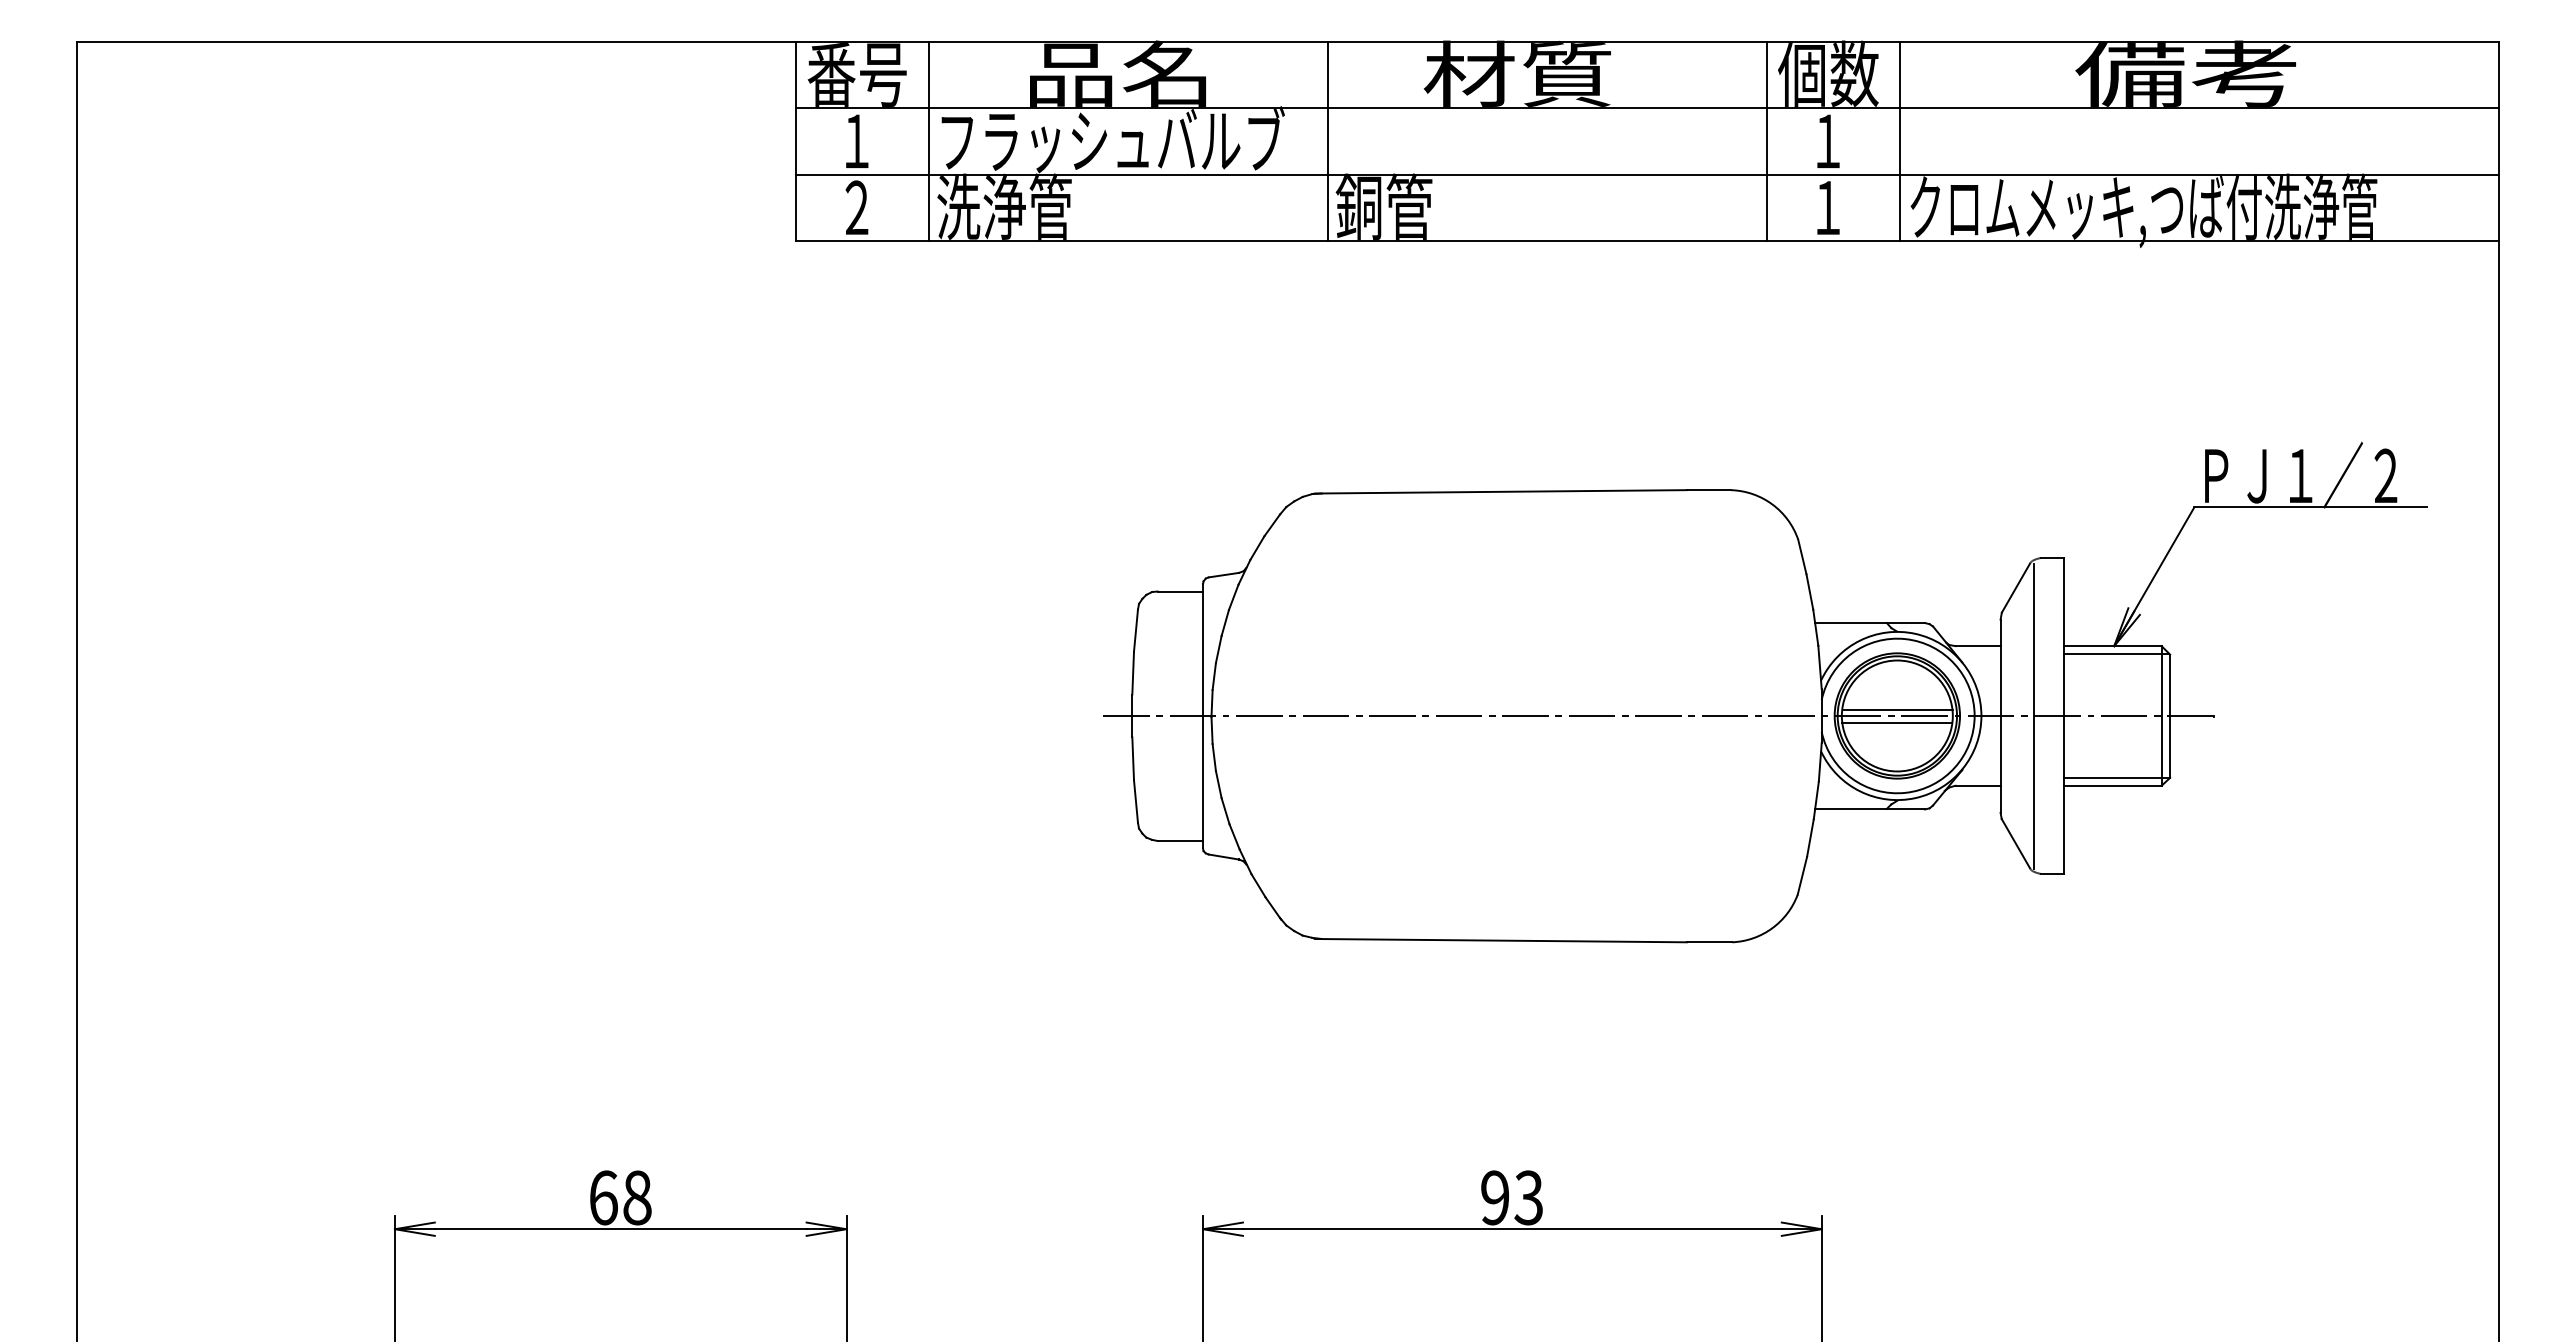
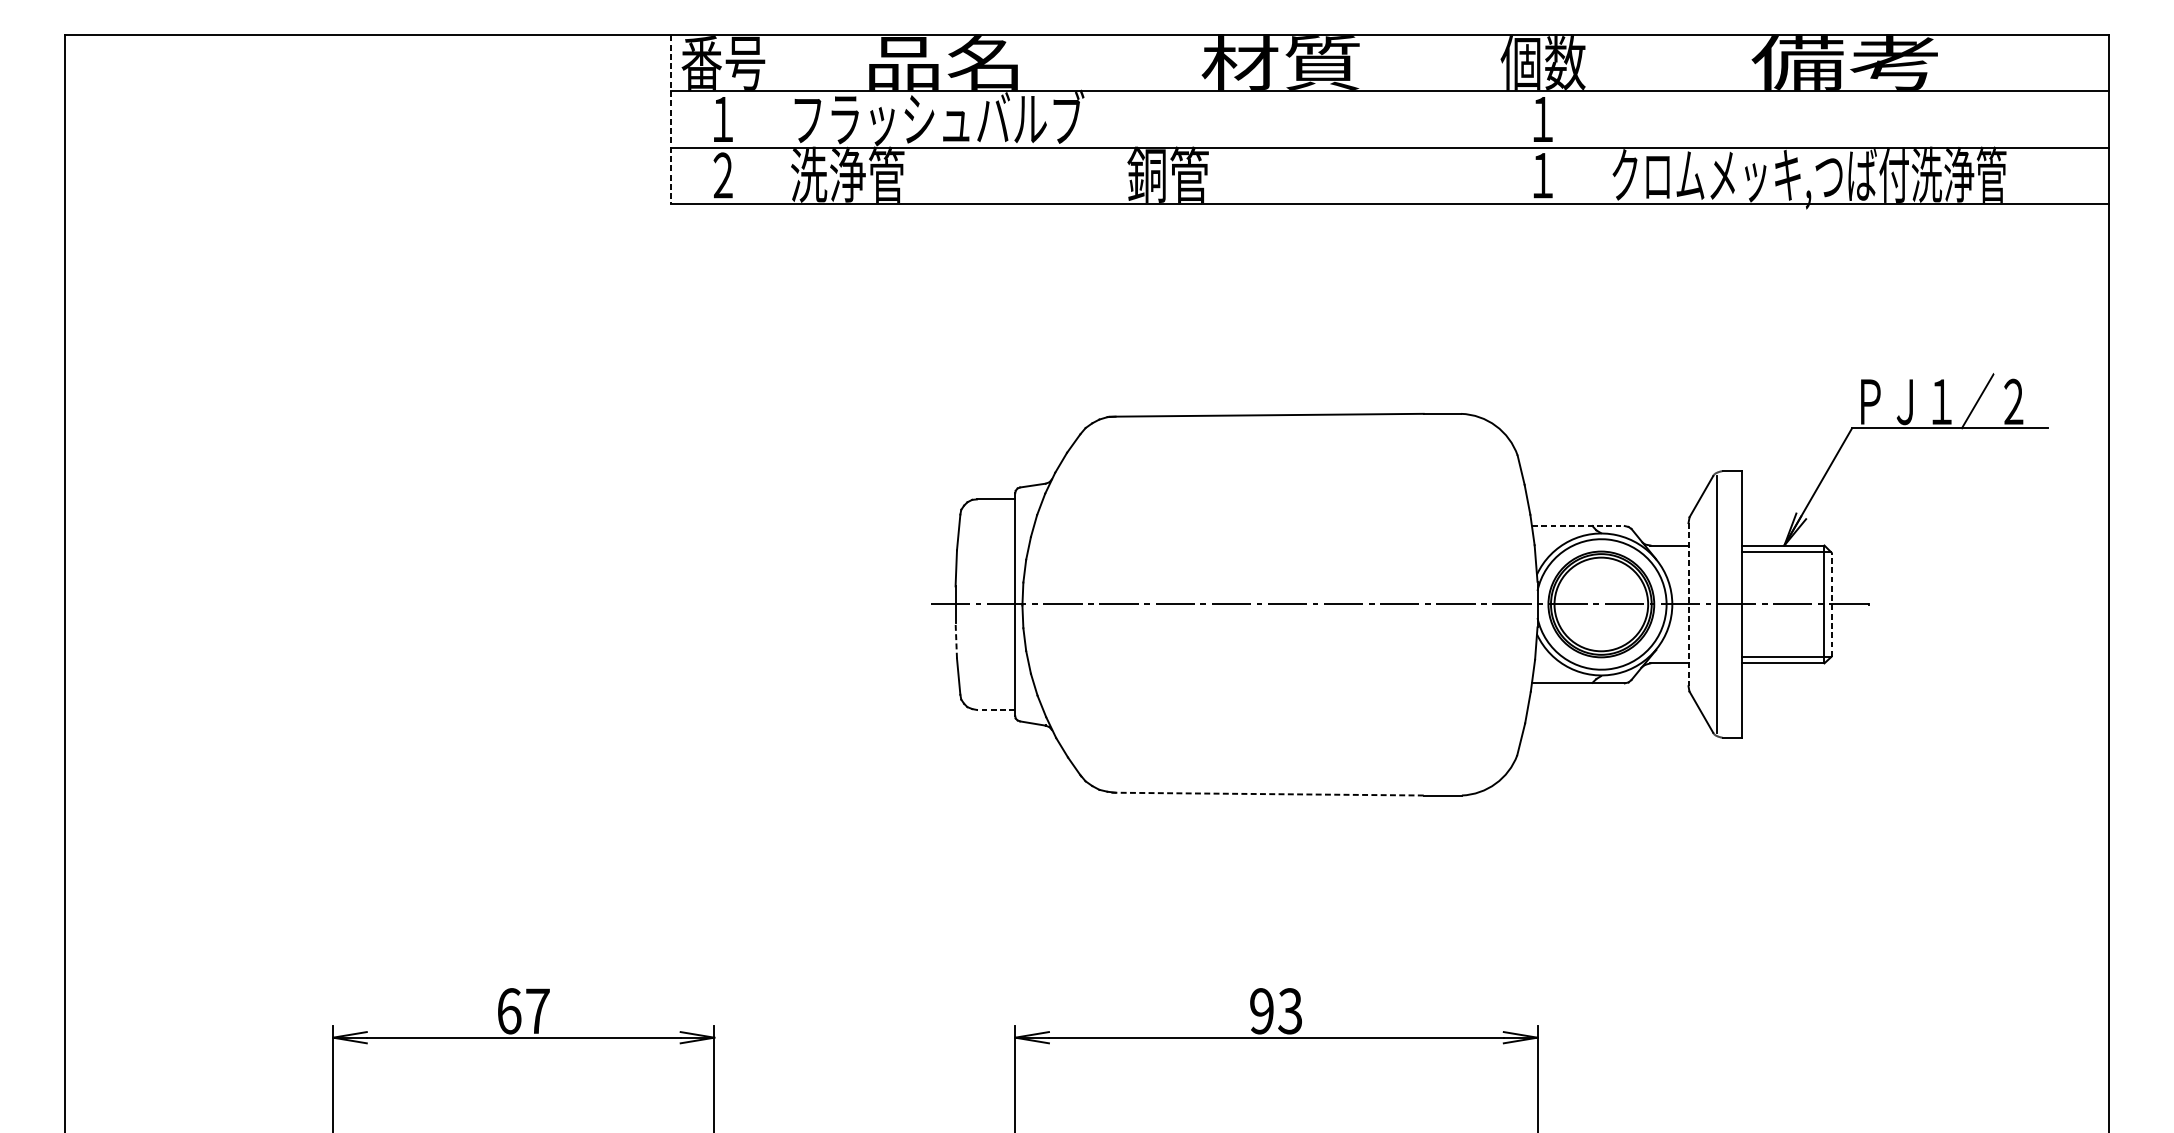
line: (795, 141) -> (671, 119), solid -> dashed
line: (928, 141) -> (783, 119), removed
line: (1327, 141) -> (1120, 119), removed
line: (1766, 141) -> (1490, 119), removed
line: (1900, 141) -> (1604, 119), removed
line: (1870, 623) -> (1578, 526), solid -> dashed
line: (1897, 709) -> (1601, 598), removed
line: (2000, 716) -> (1688, 604), solid -> dashed
line: (2170, 716) -> (1831, 604), solid -> dashed
line: (1897, 722) -> (1601, 609), removed
line: (1133, 758) -> (956, 640), solid -> dashed
line: (1180, 840) -> (996, 709), solid -> dashed
line: (1500, 940) -> (1266, 793), solid -> dashed
text: (637, 1197) -> (537, 1010), 68 -> 67

